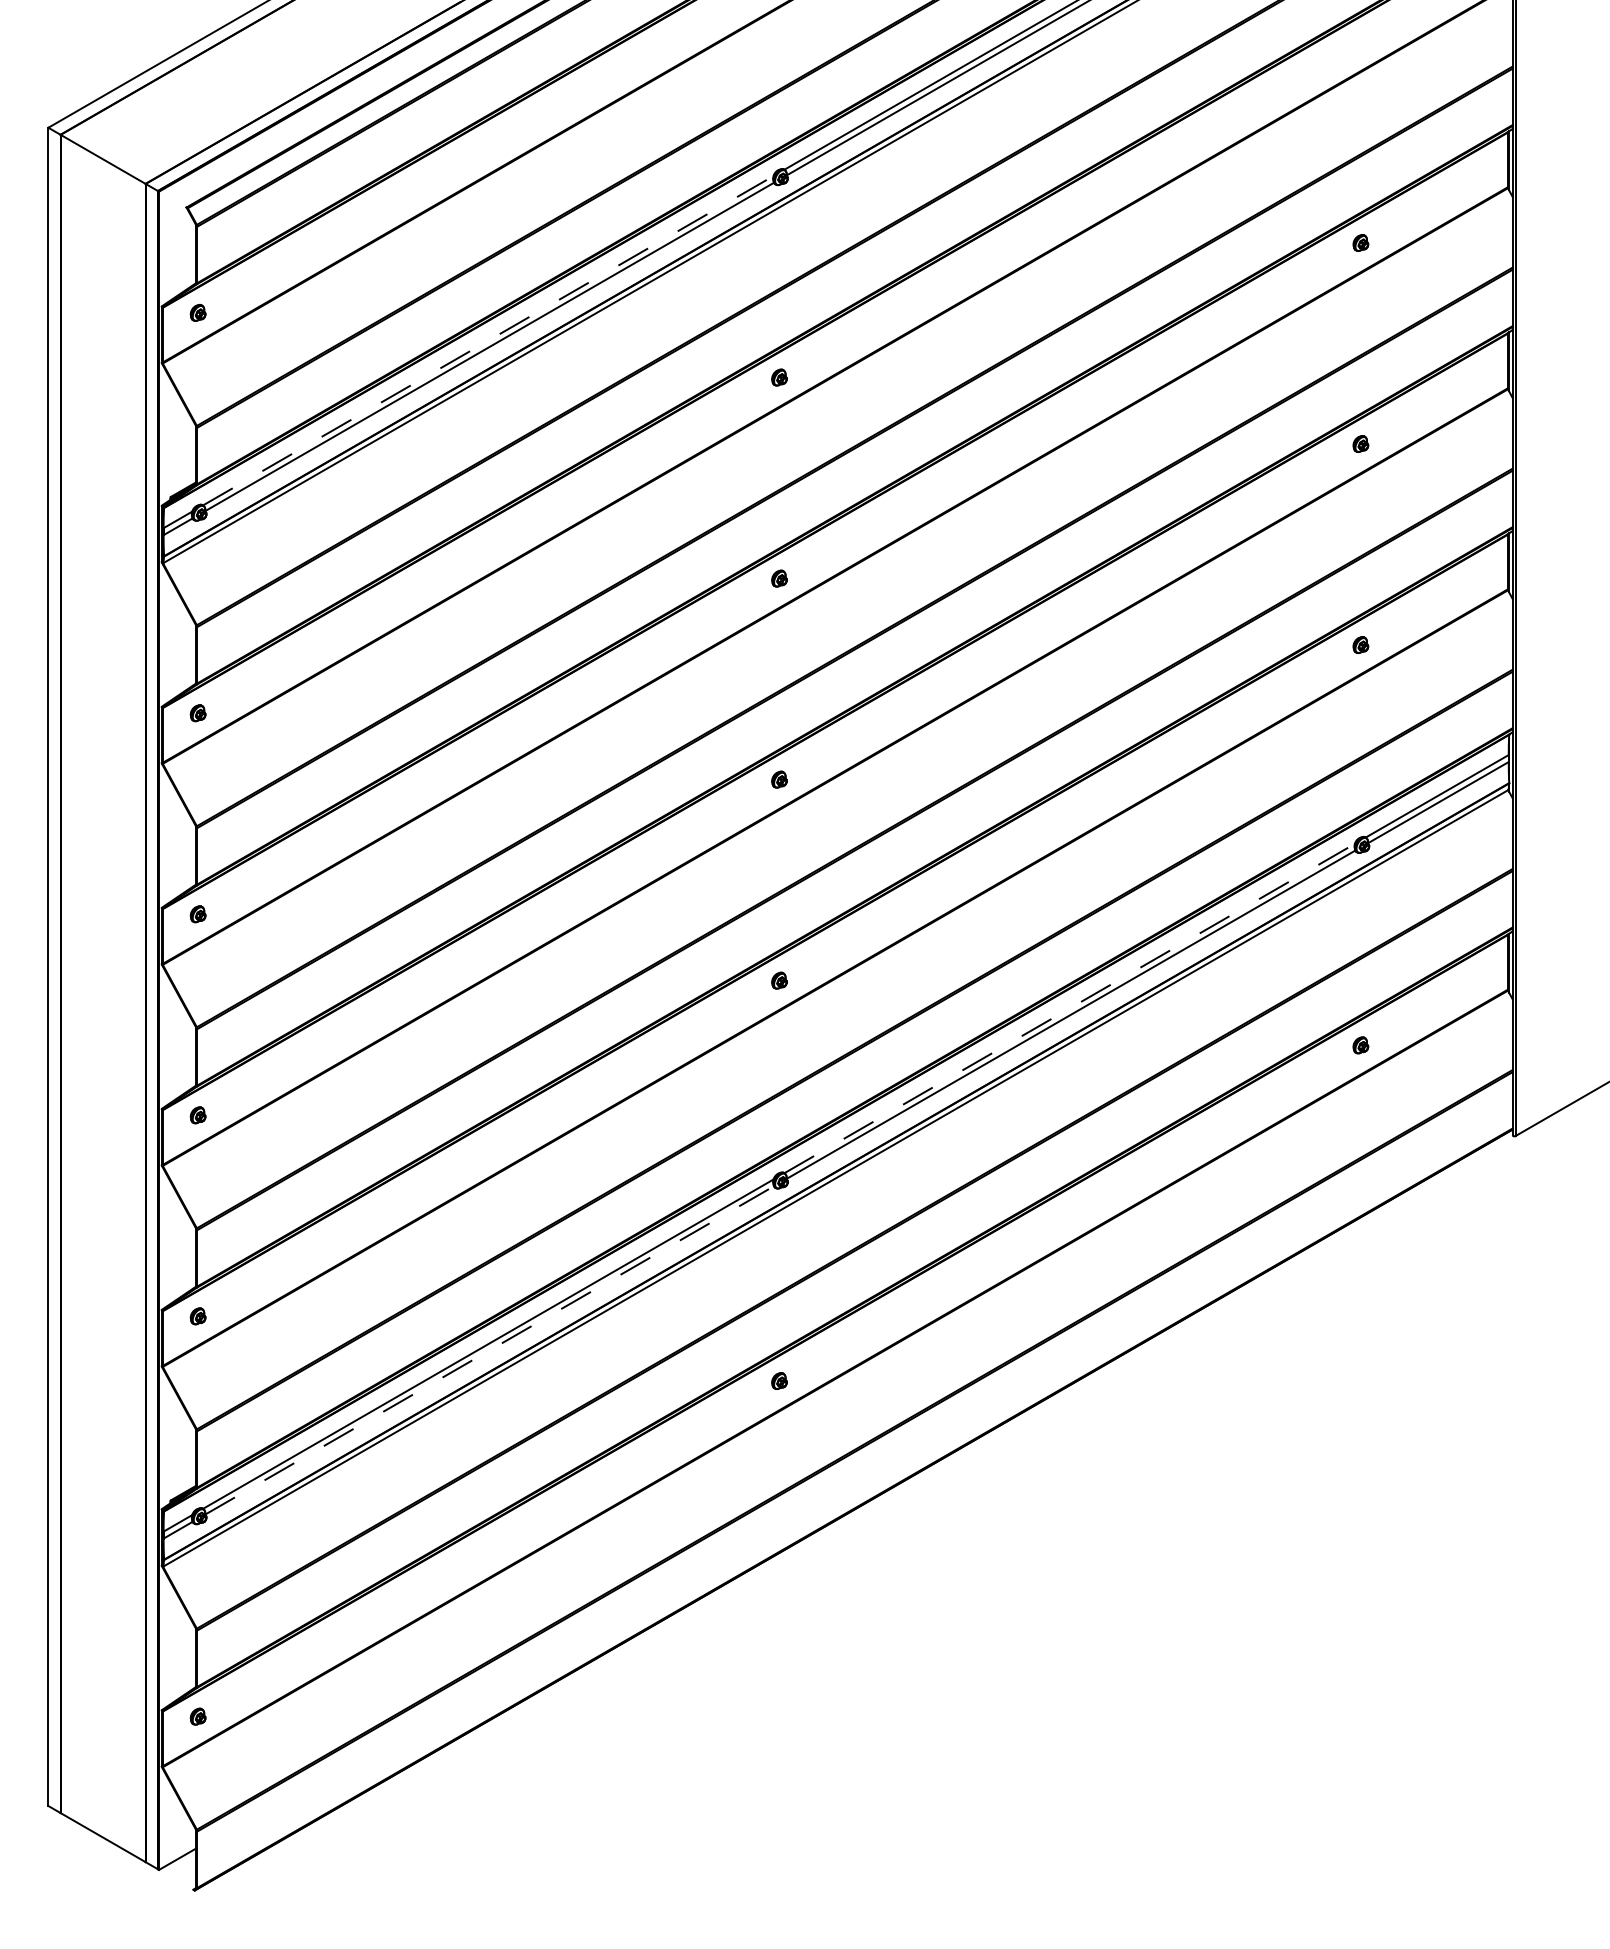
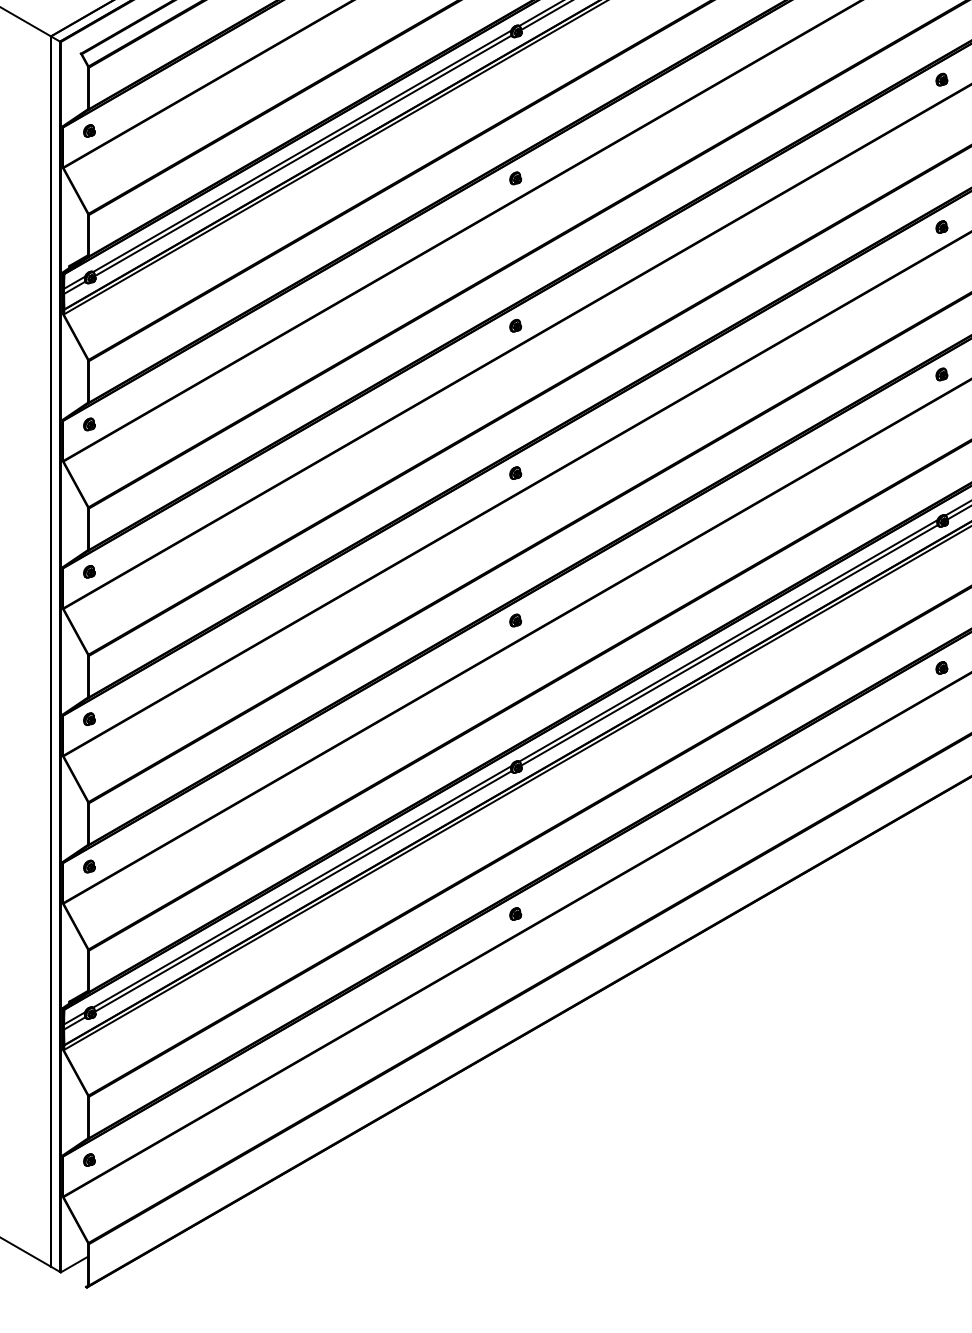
line: (488, 340) -> (302, 151), dashed -> solid
line: (1070, 1008) -> (729, 640), dashed -> solid
line: (490, 1350) -> (303, 891), dashed -> solid

